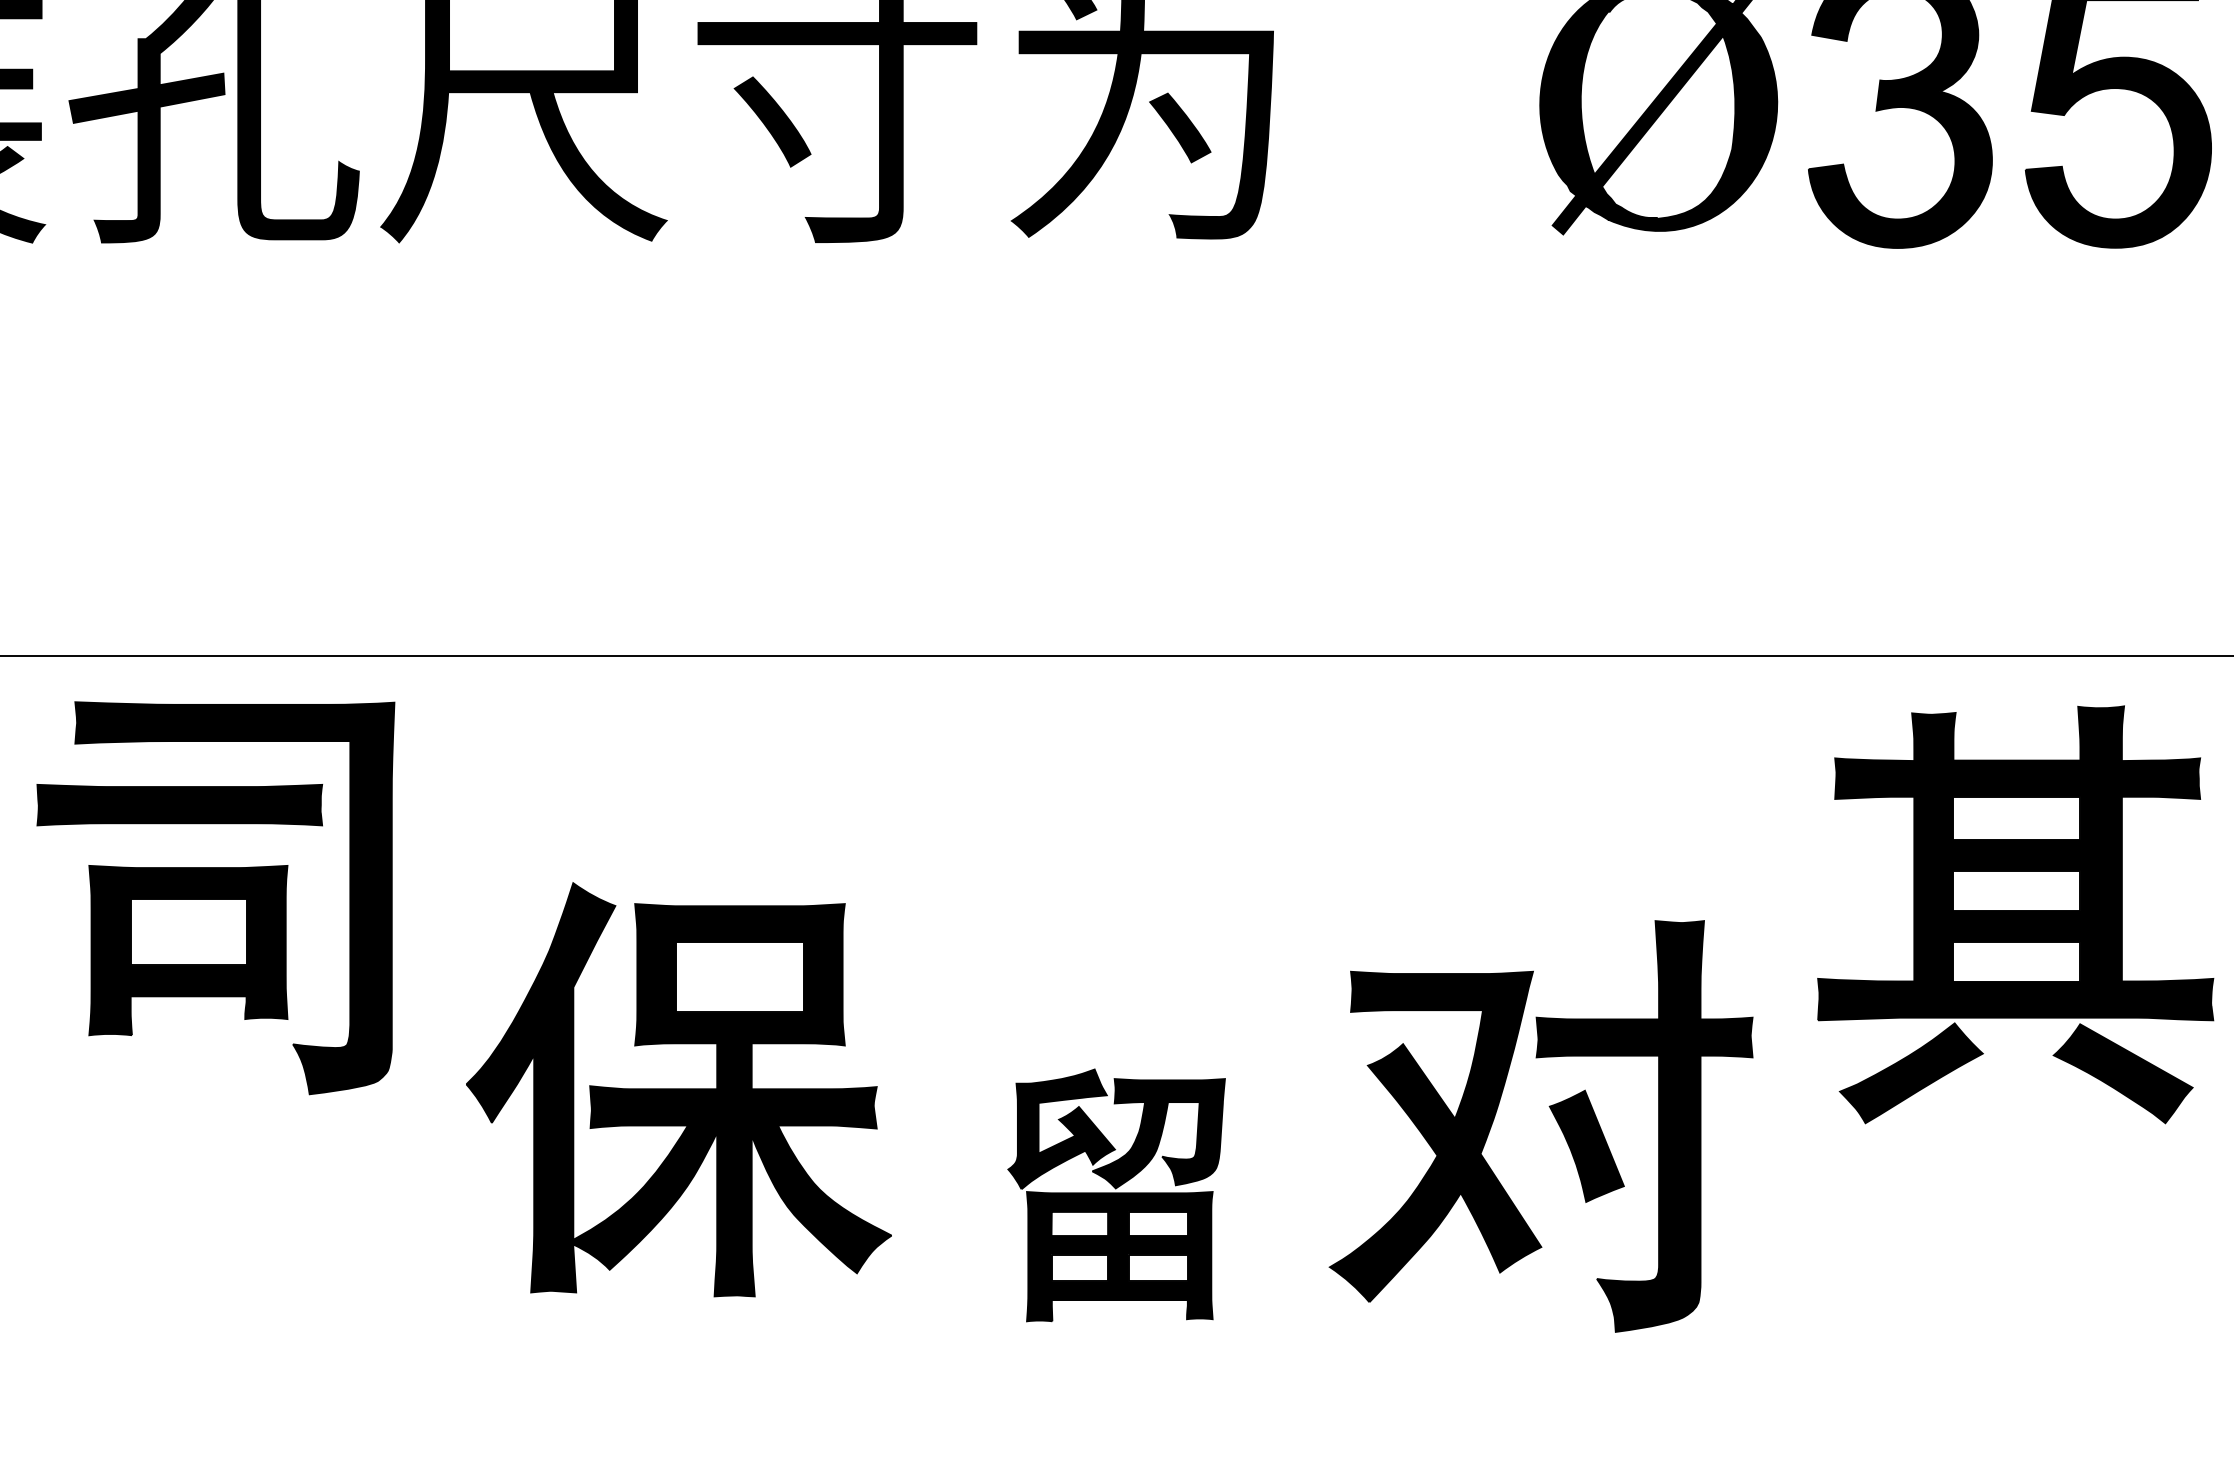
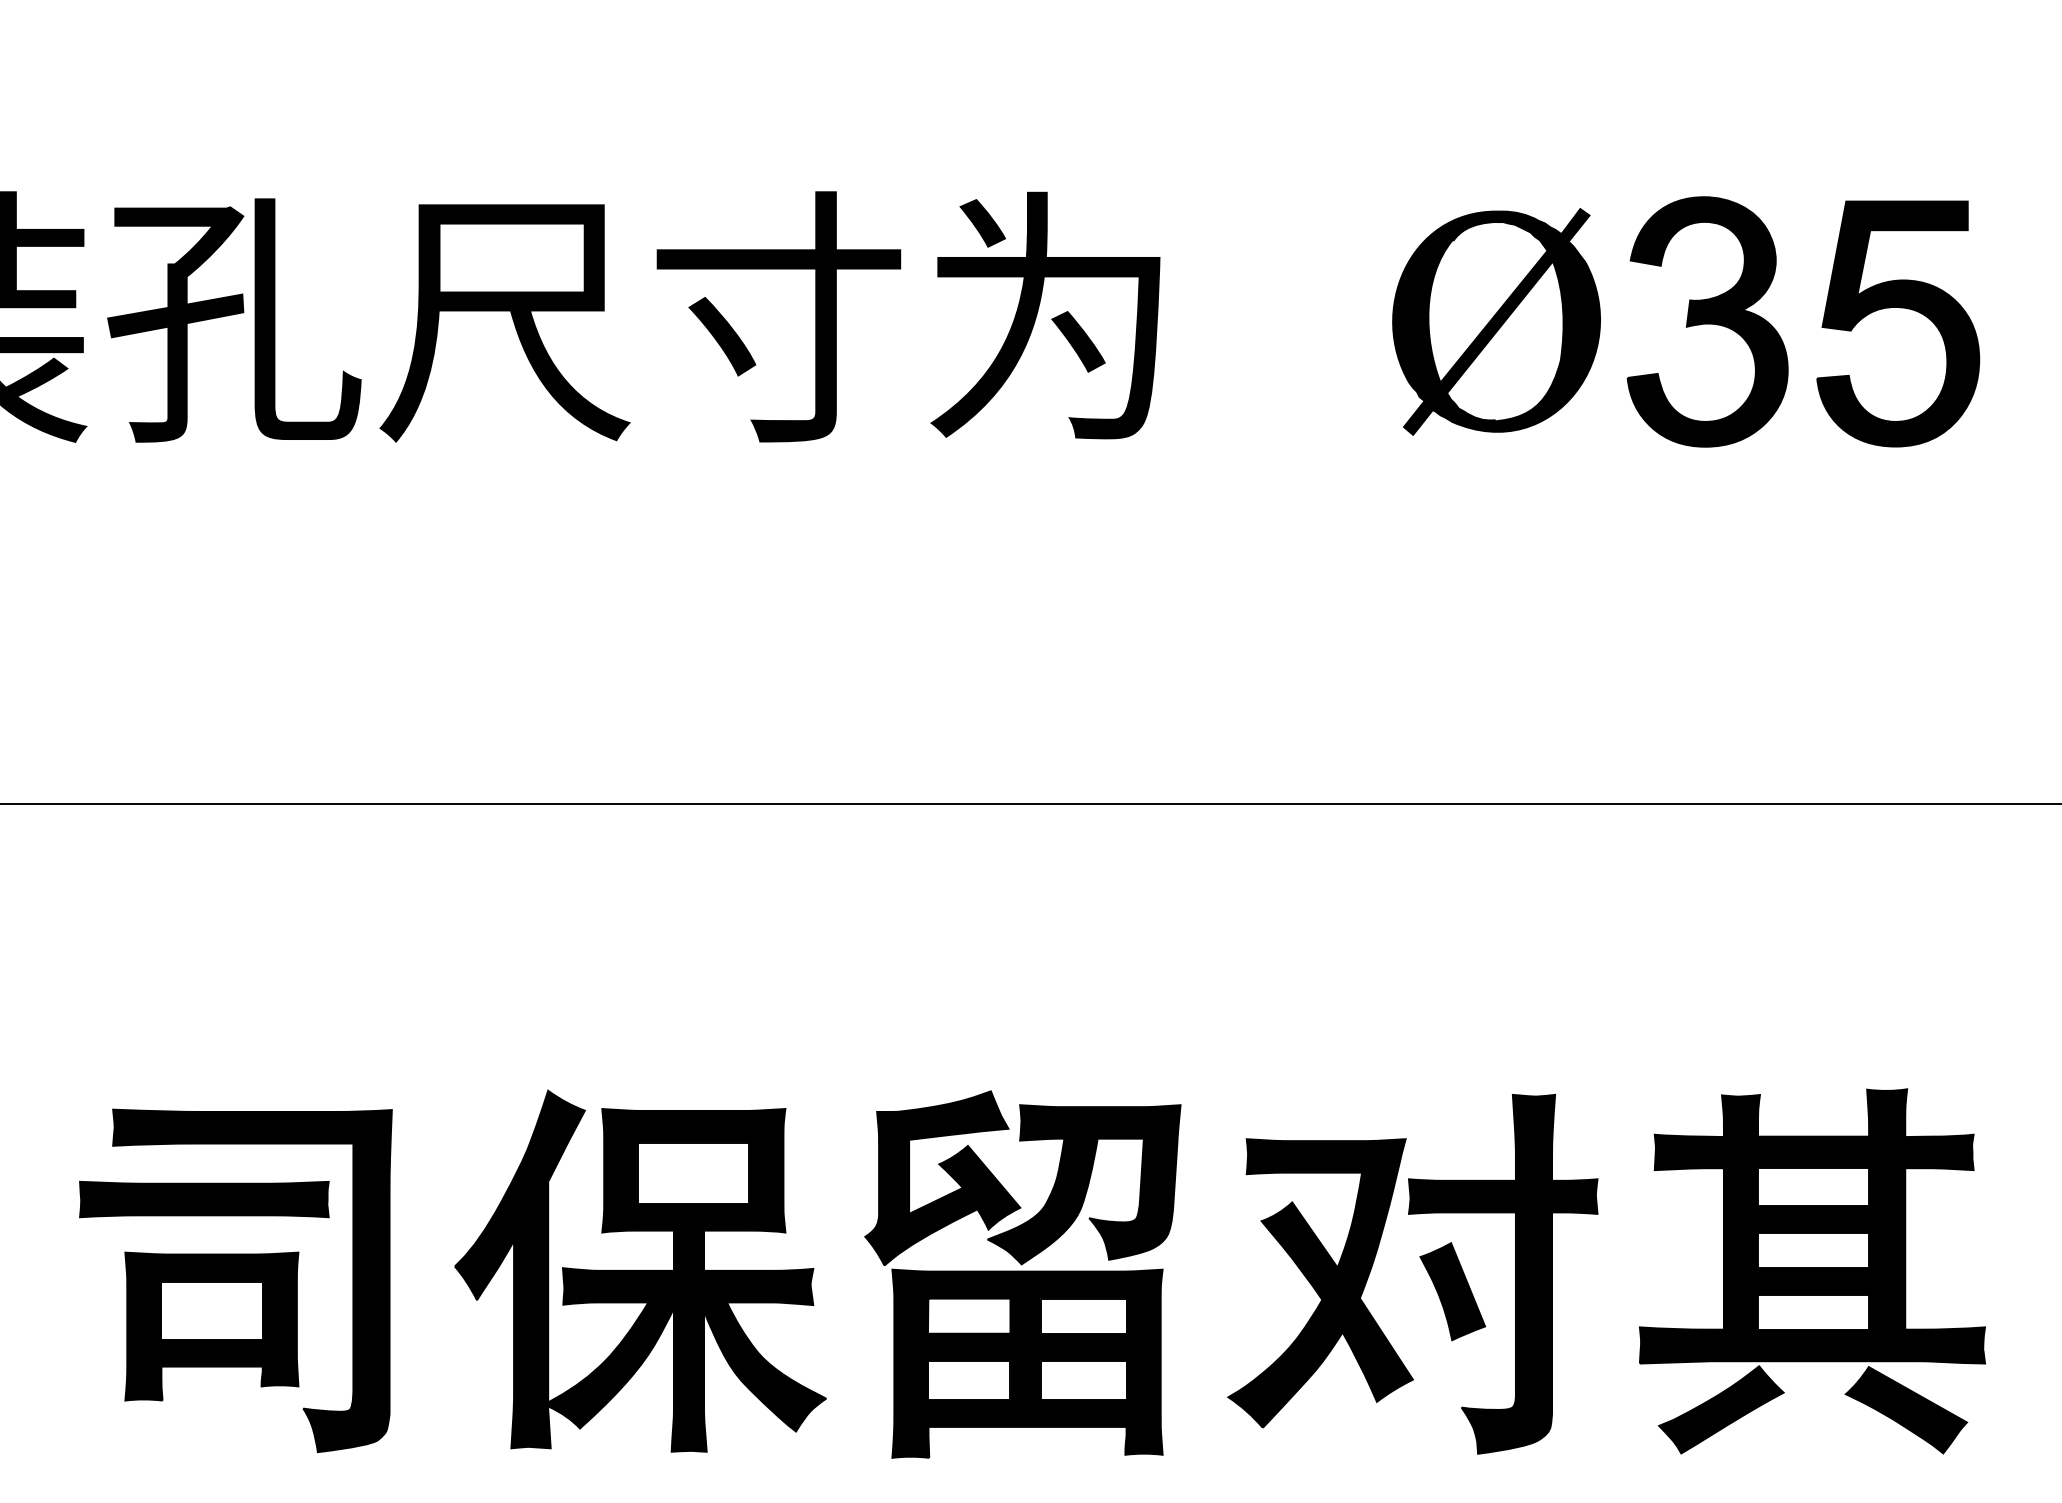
part: (215, 897) -> (235, 1280), moved
part: (2015, 914) -> (1812, 1271), moved
part: (678, 1088) -> (640, 1270), moved
part: (1555, 1119) -> (1425, 1268), moved
part: (1116, 1195) -> (1022, 1274), size x1.67

